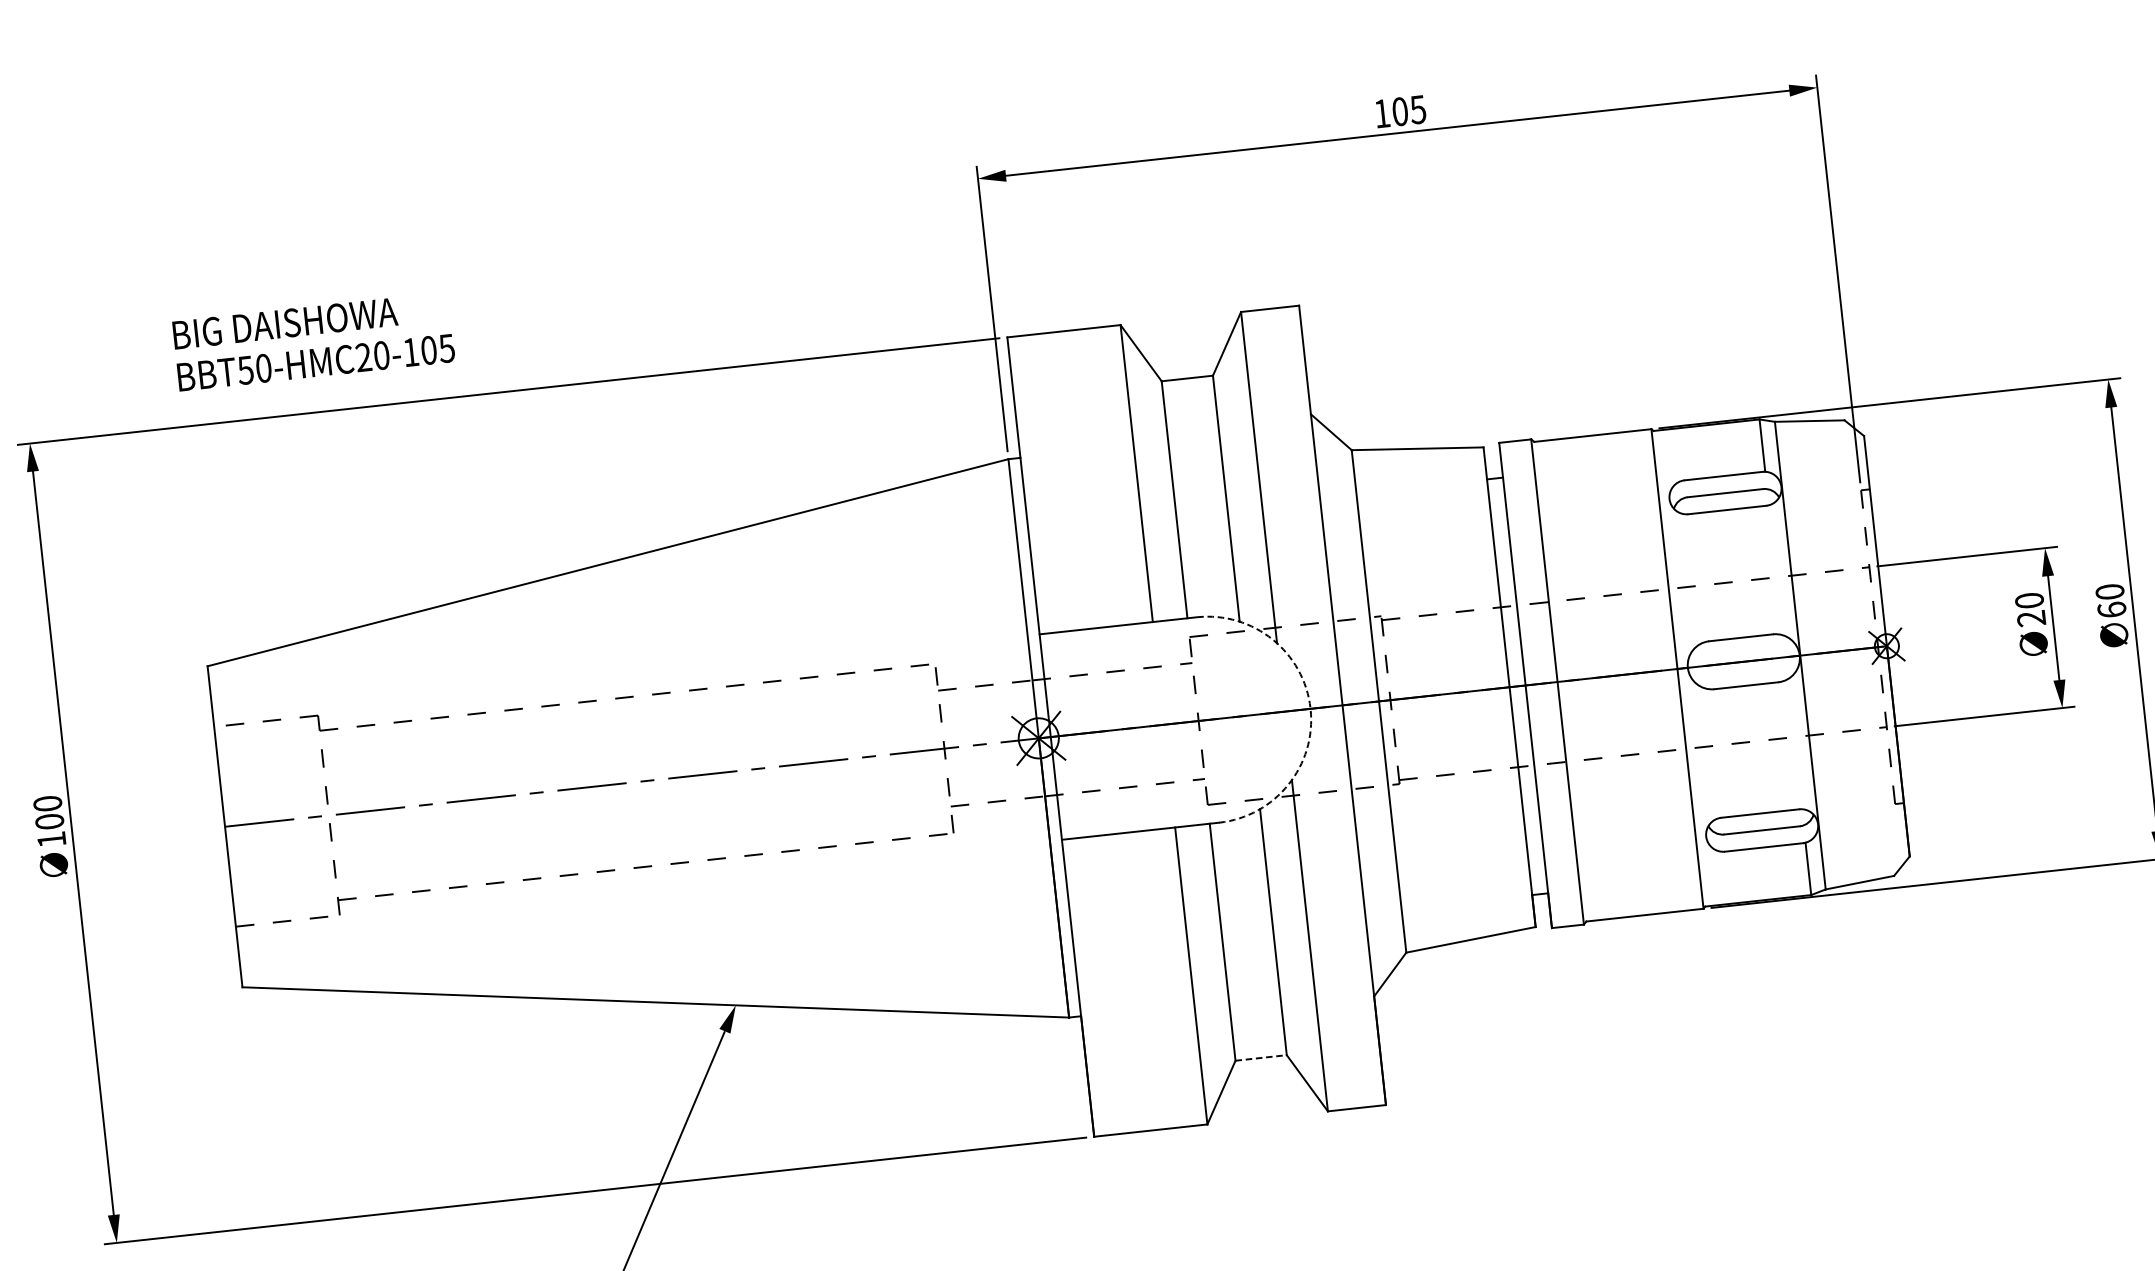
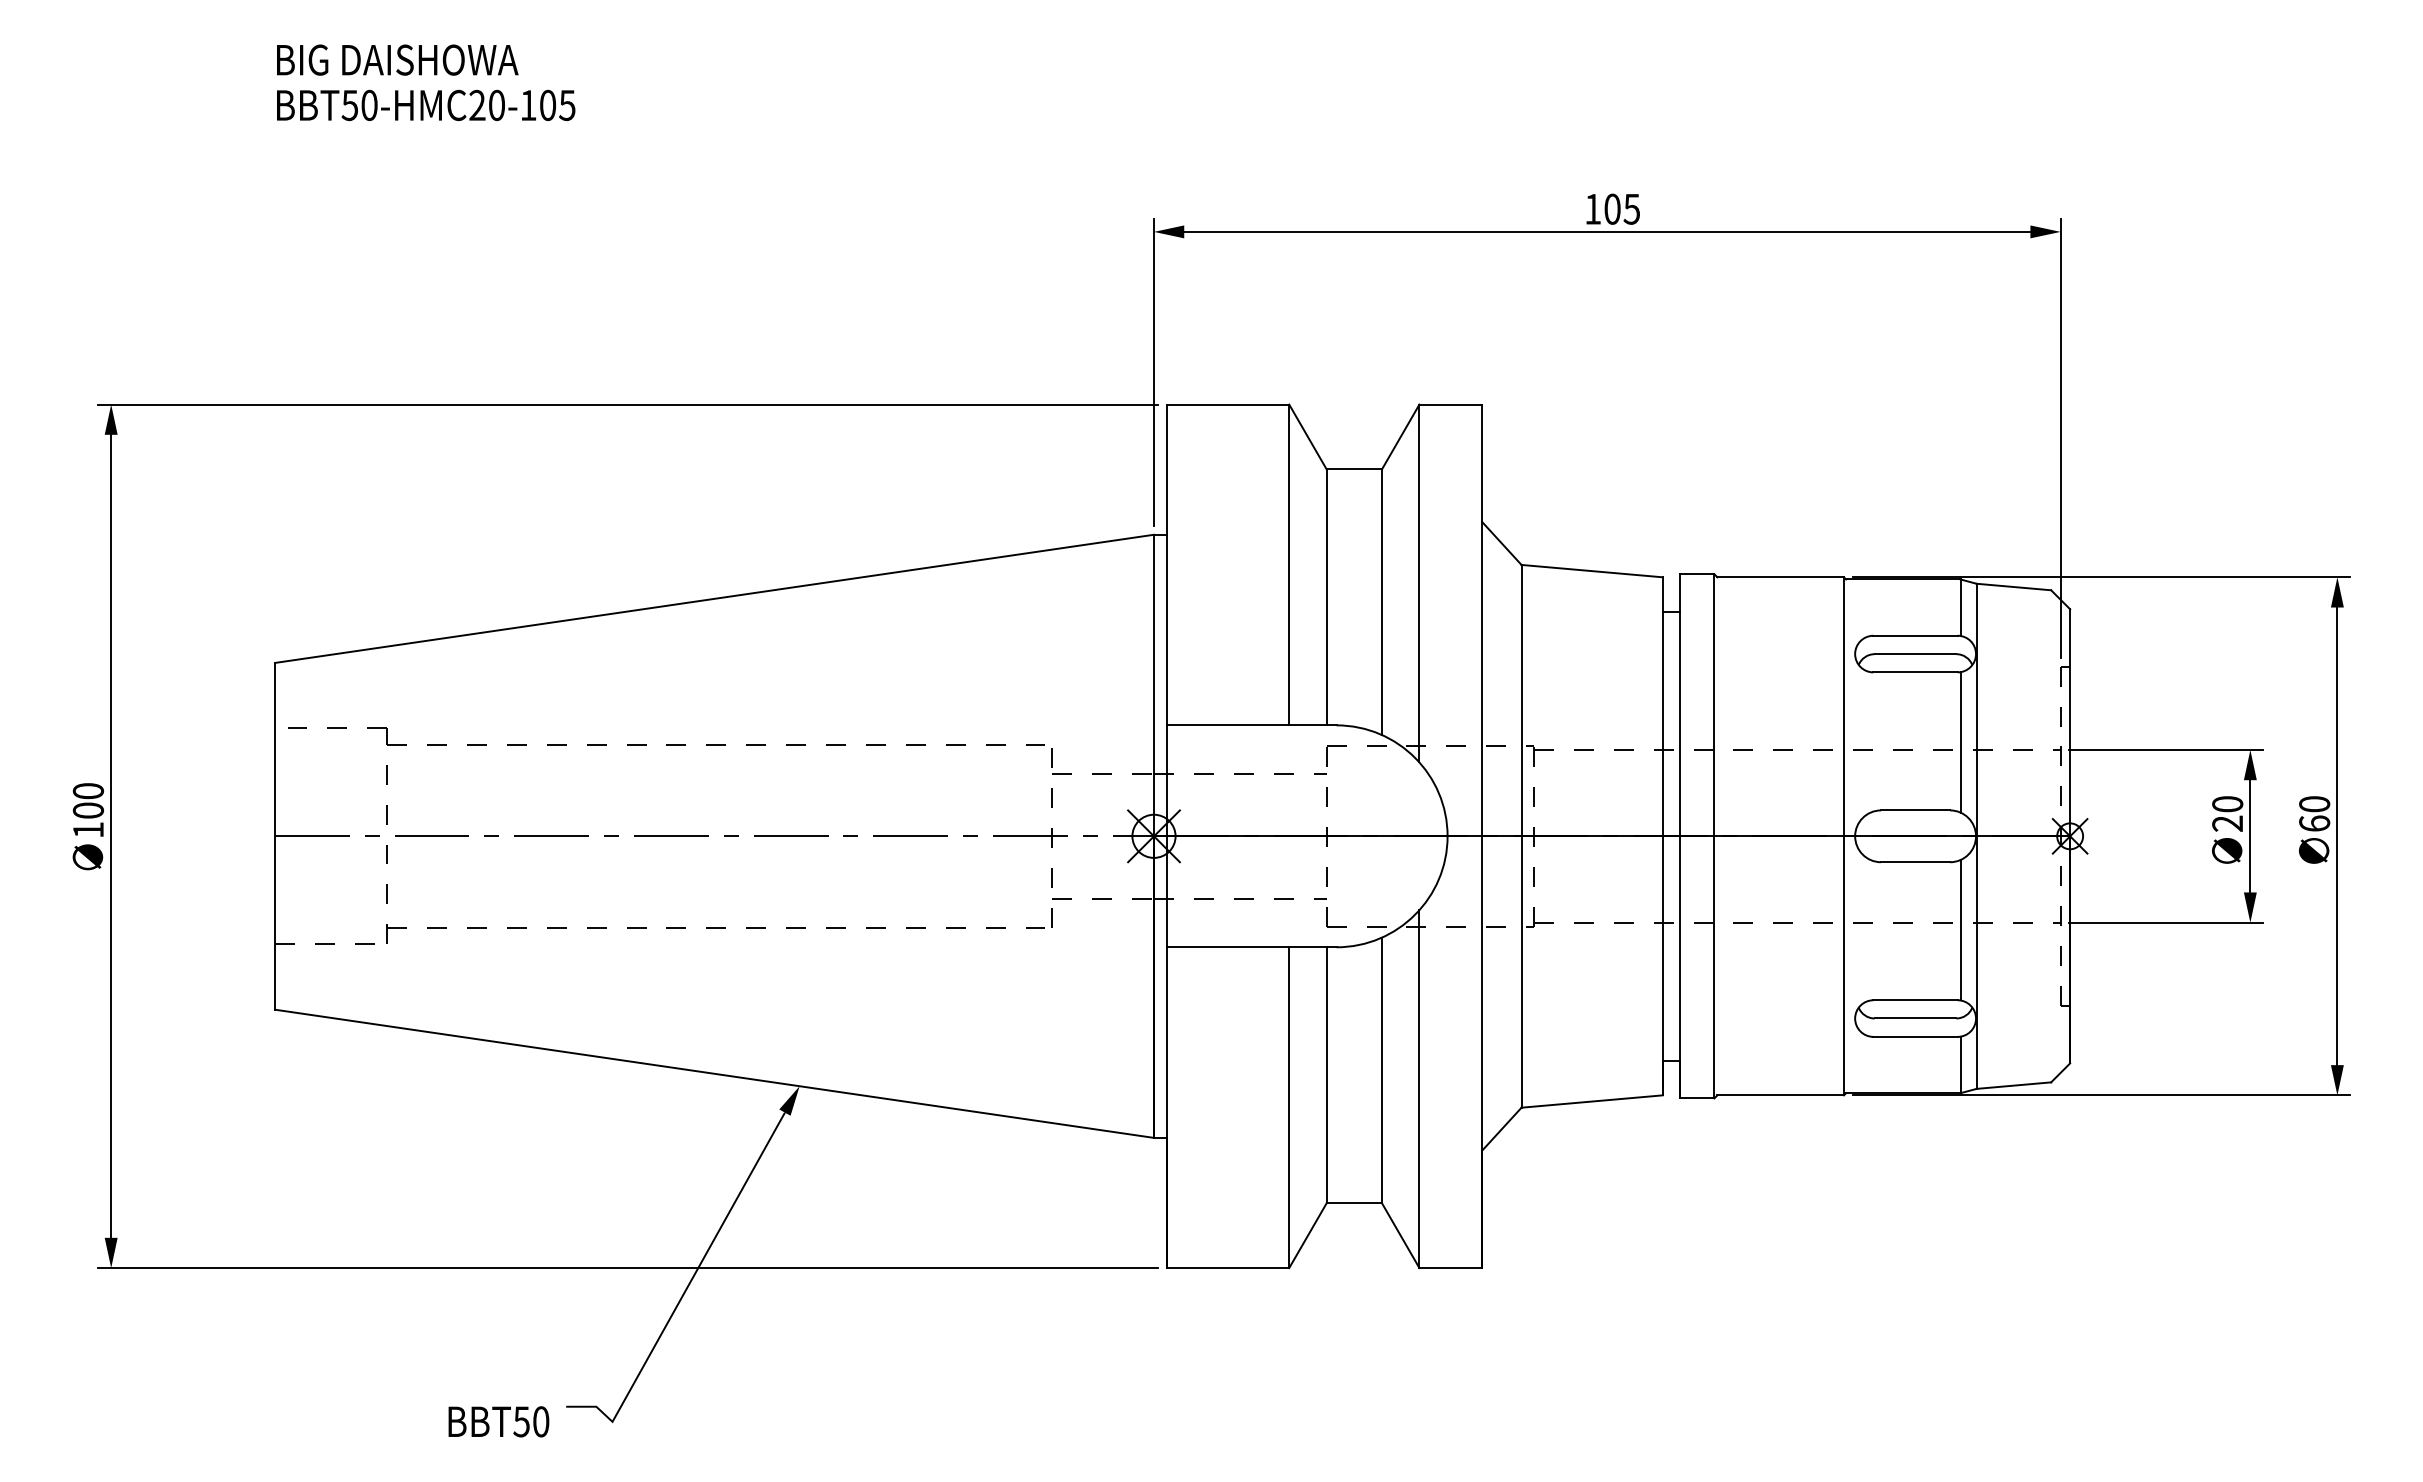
text: (314, 341) -> (426, 82), moved
line: (1775, 570) -> (1960, 742), added
arc: (1310, 709) -> (1447, 836), dashed -> solid
line: (1794, 744) -> (1960, 930), added
line: (1261, 1058) -> (1354, 1203), dashed -> solid

